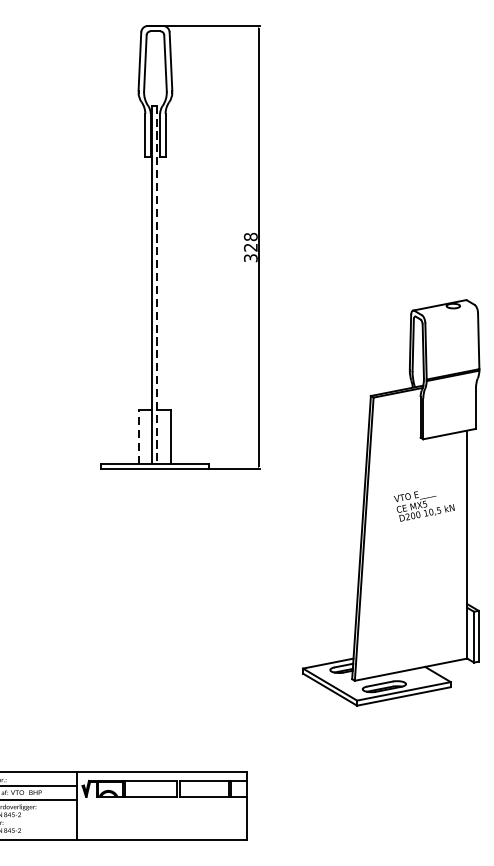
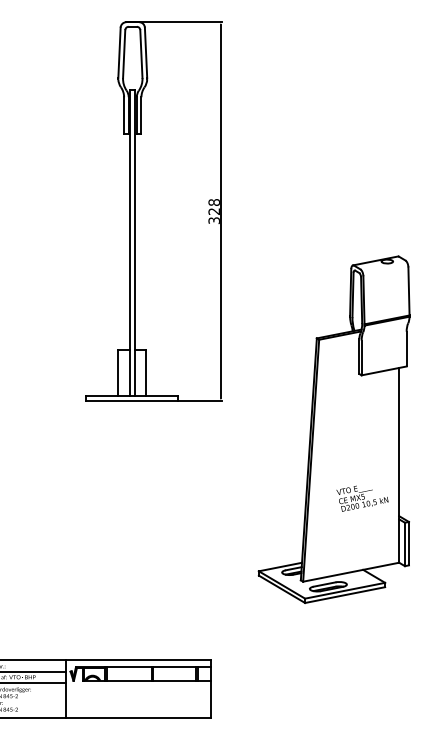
line: (157, 284) -> (134, 243), dashed -> solid
line: (138, 435) -> (118, 372), dashed -> solid
text: (424, 506) -> (362, 498), moved

